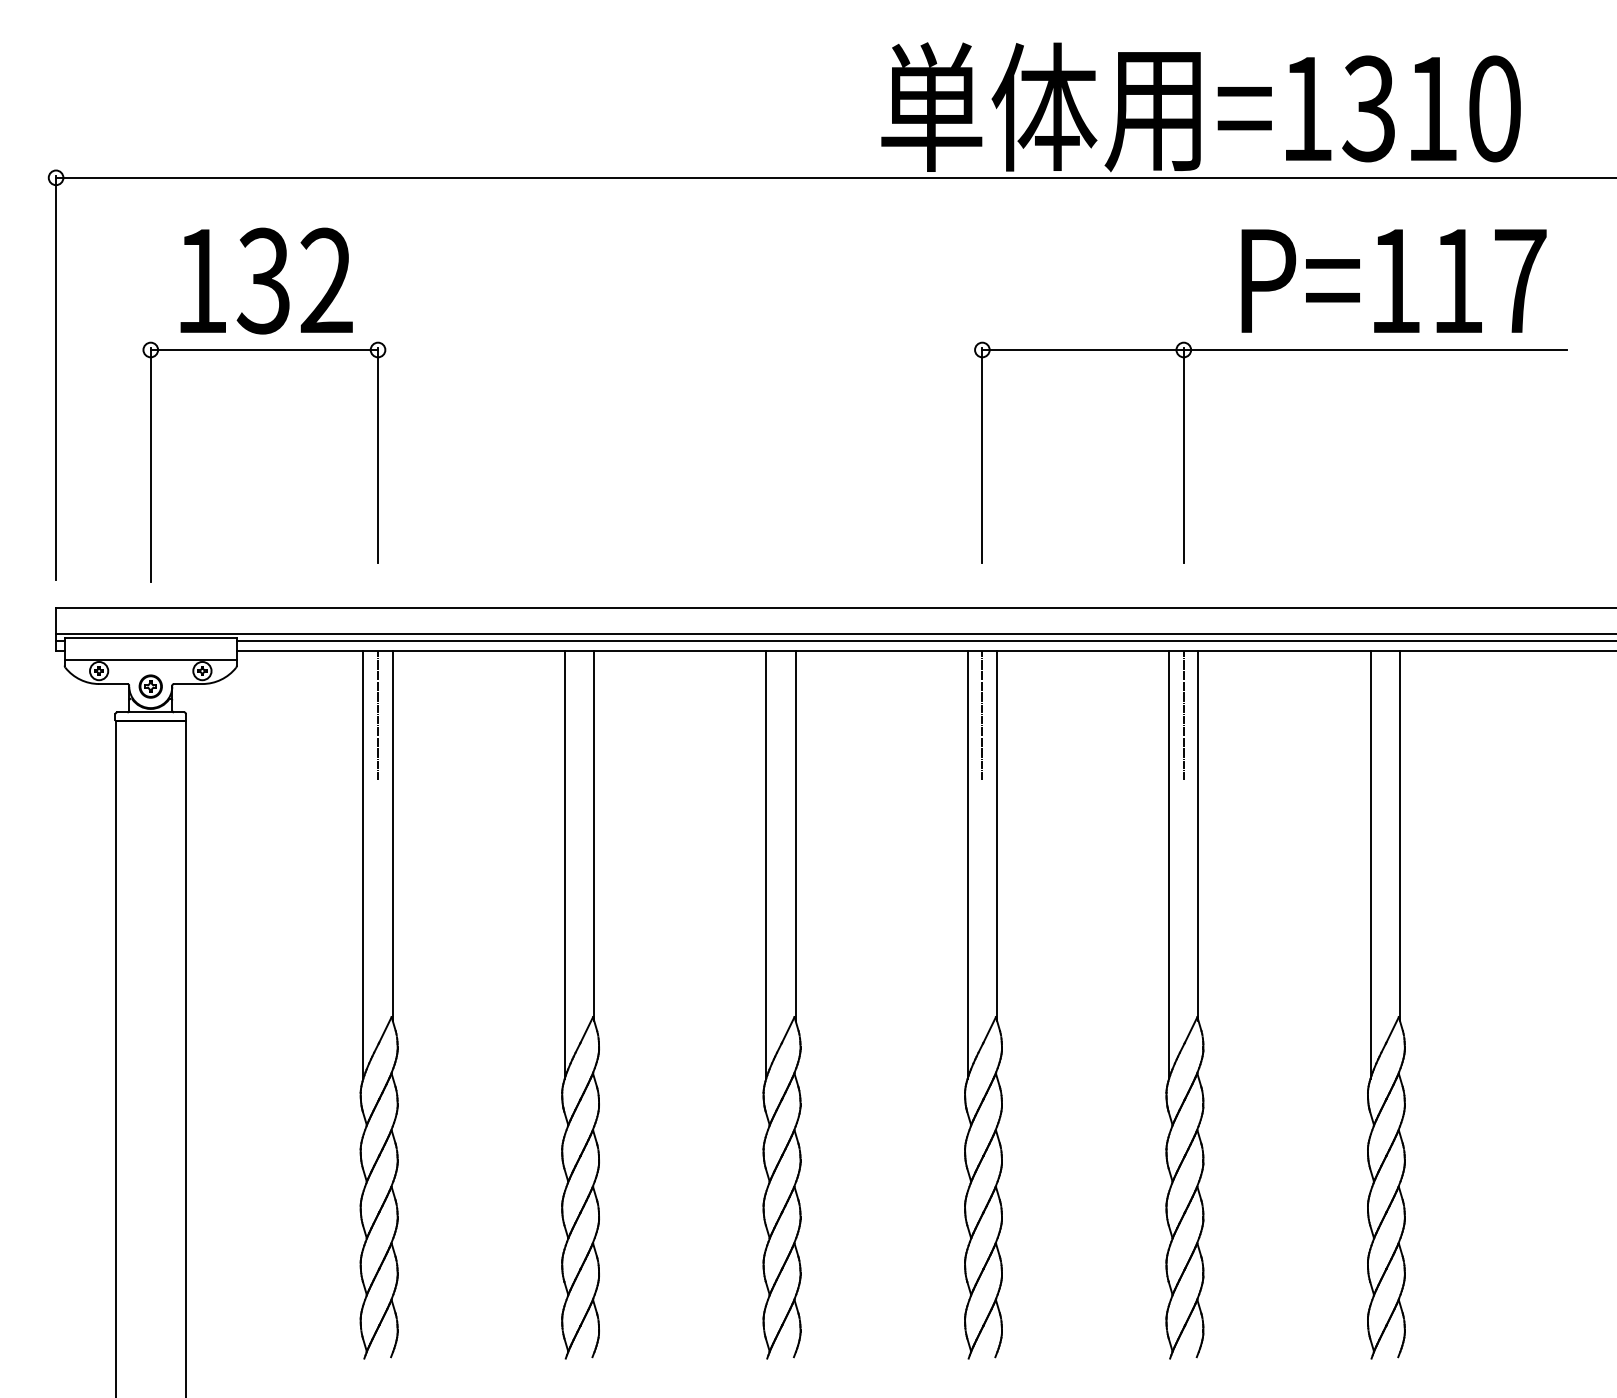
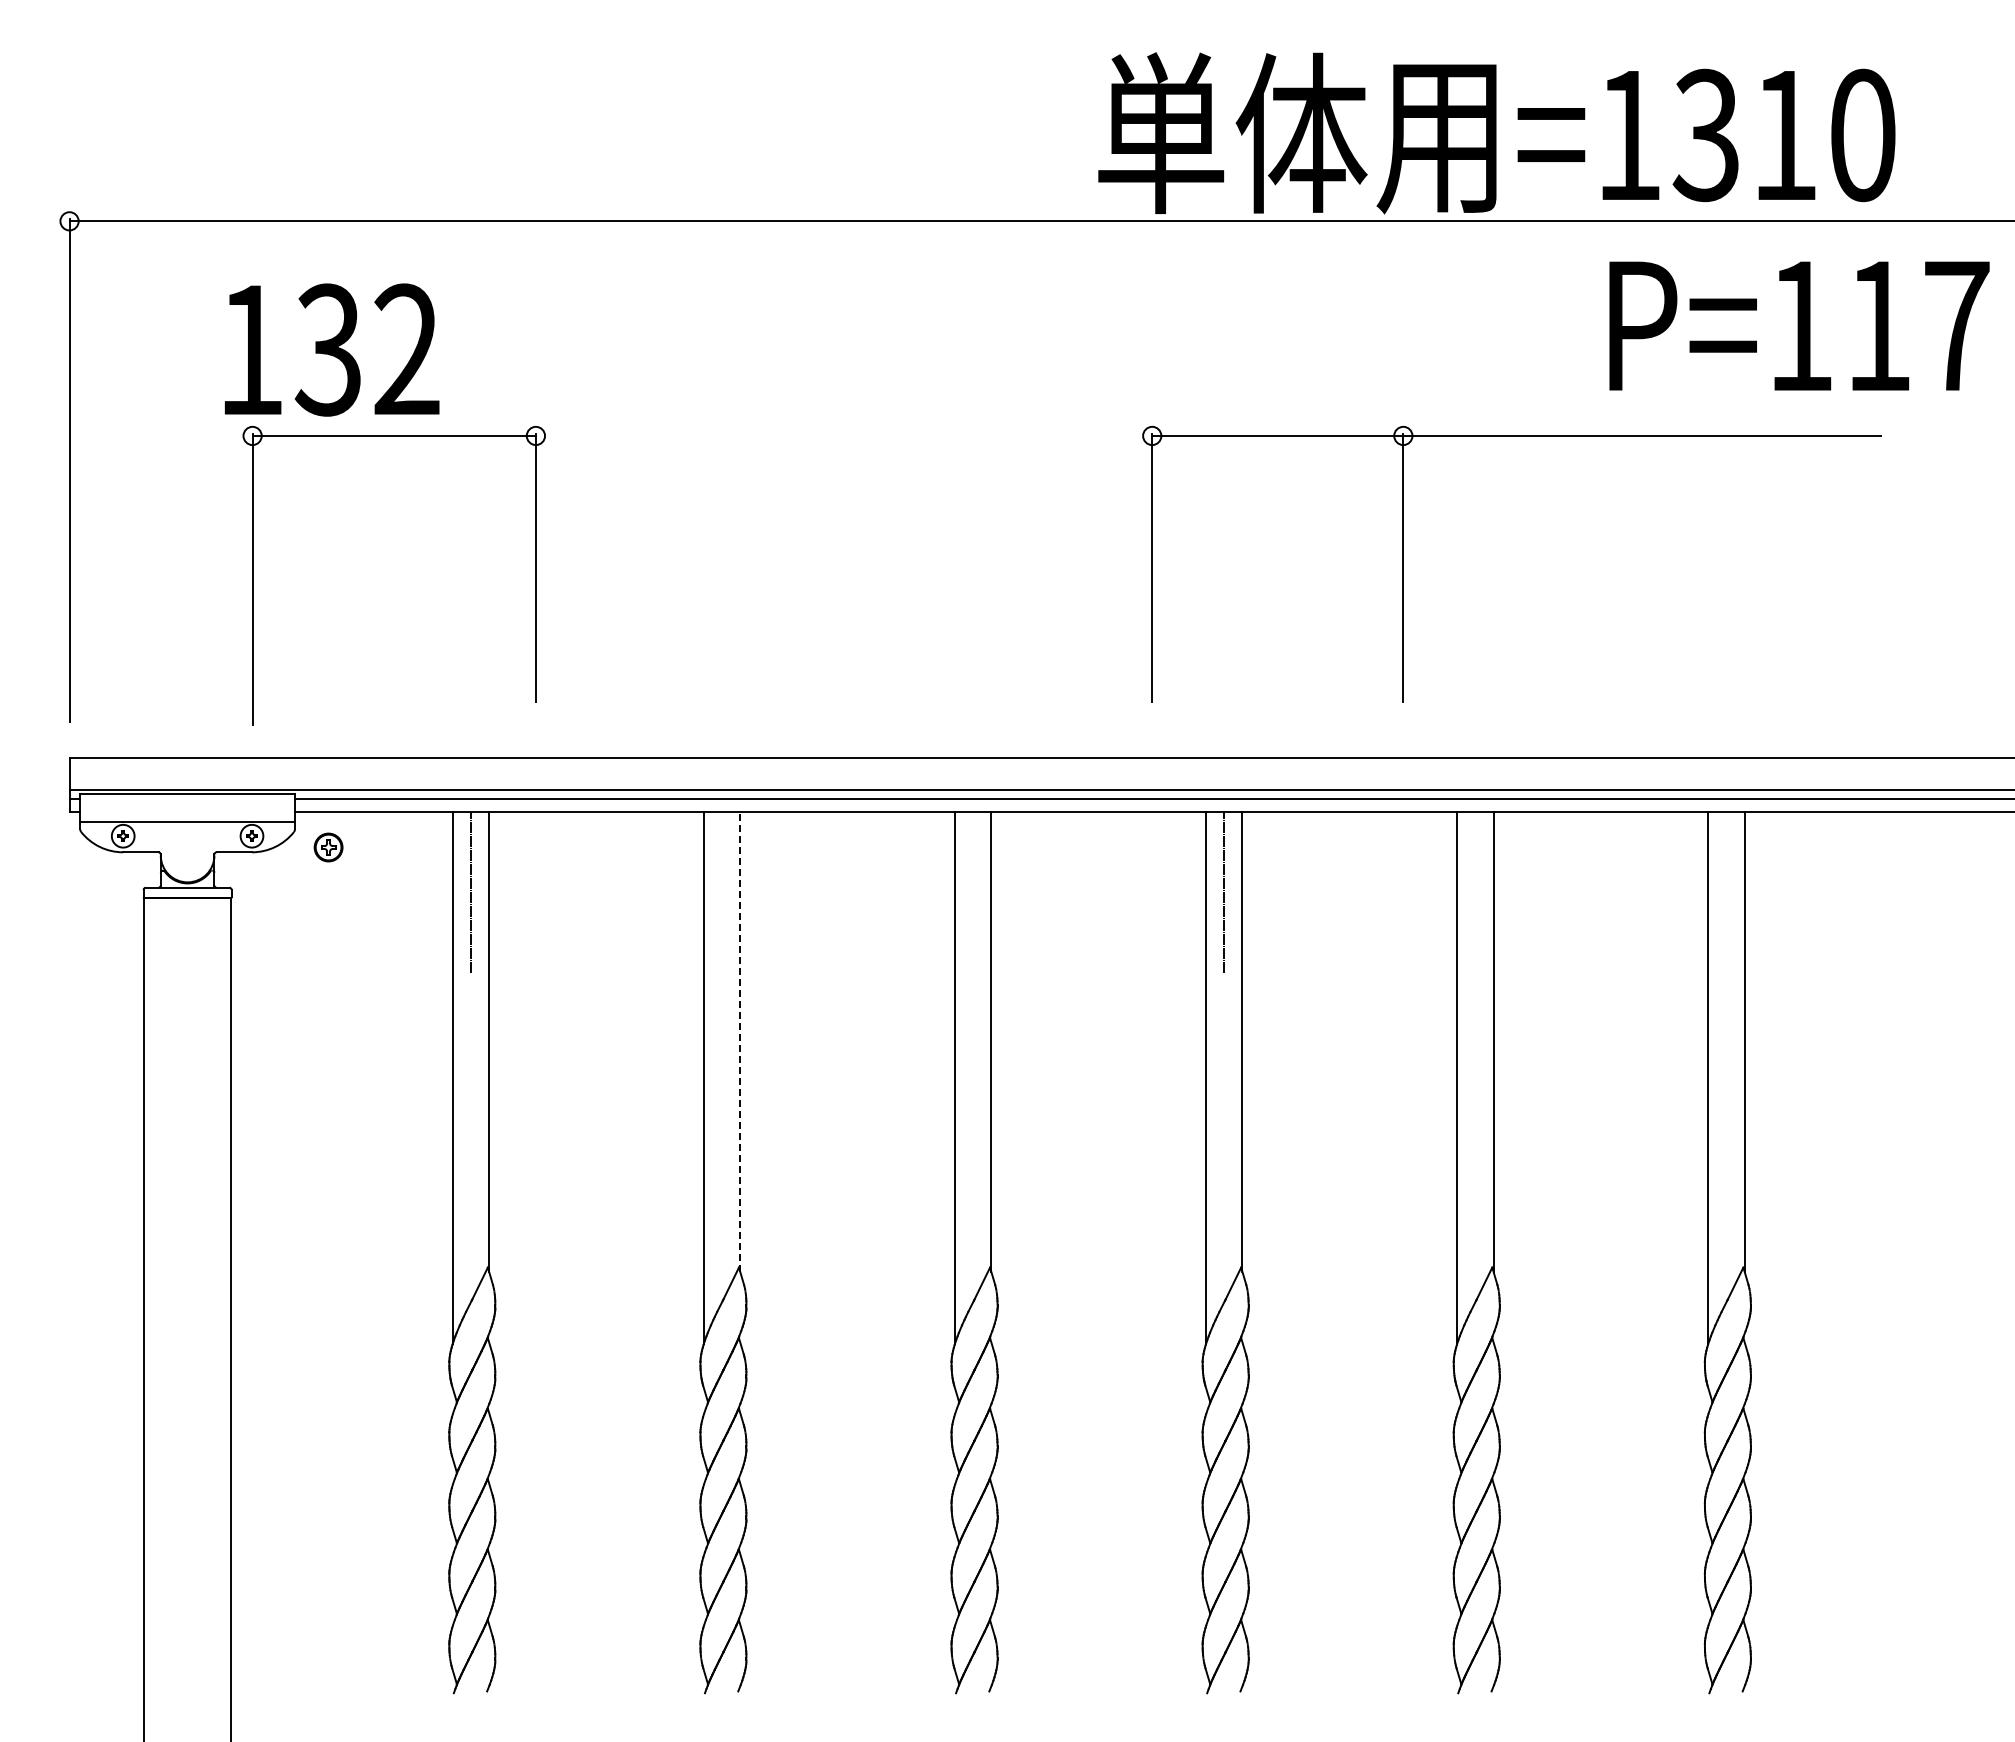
text: (1394, 280) -> (1799, 325), moved
part: (263, 350) -> (393, 436), moved
part: (1183, 453) -> (1403, 564), moved
part: (150, 686) -> (328, 847), moved
line: (1183, 715) -> (1475, 891), removed
line: (594, 835) -> (740, 1041), solid -> dashed

